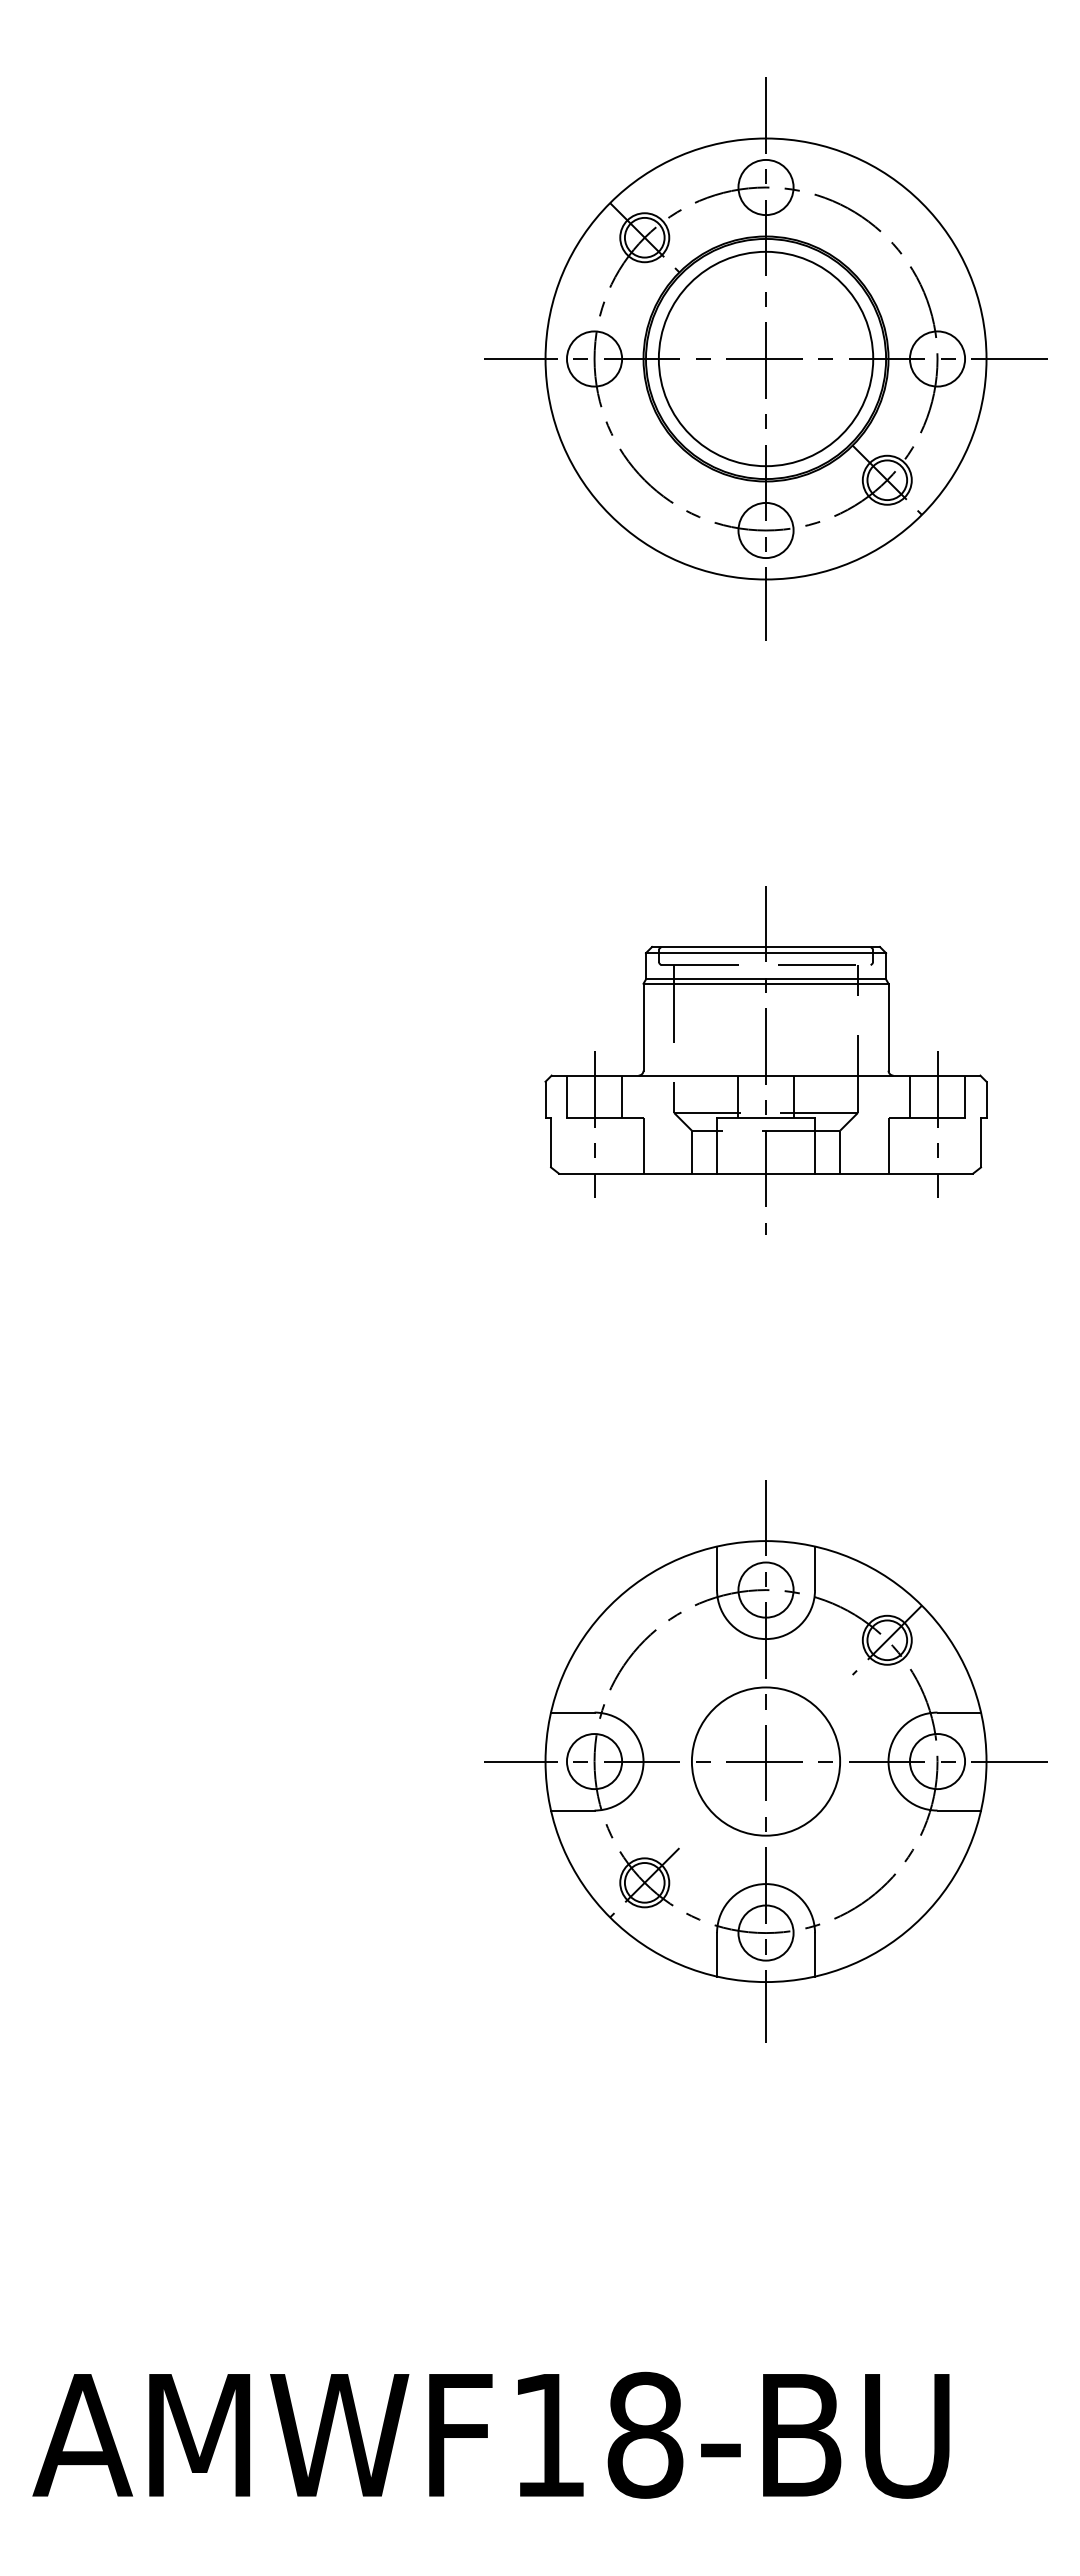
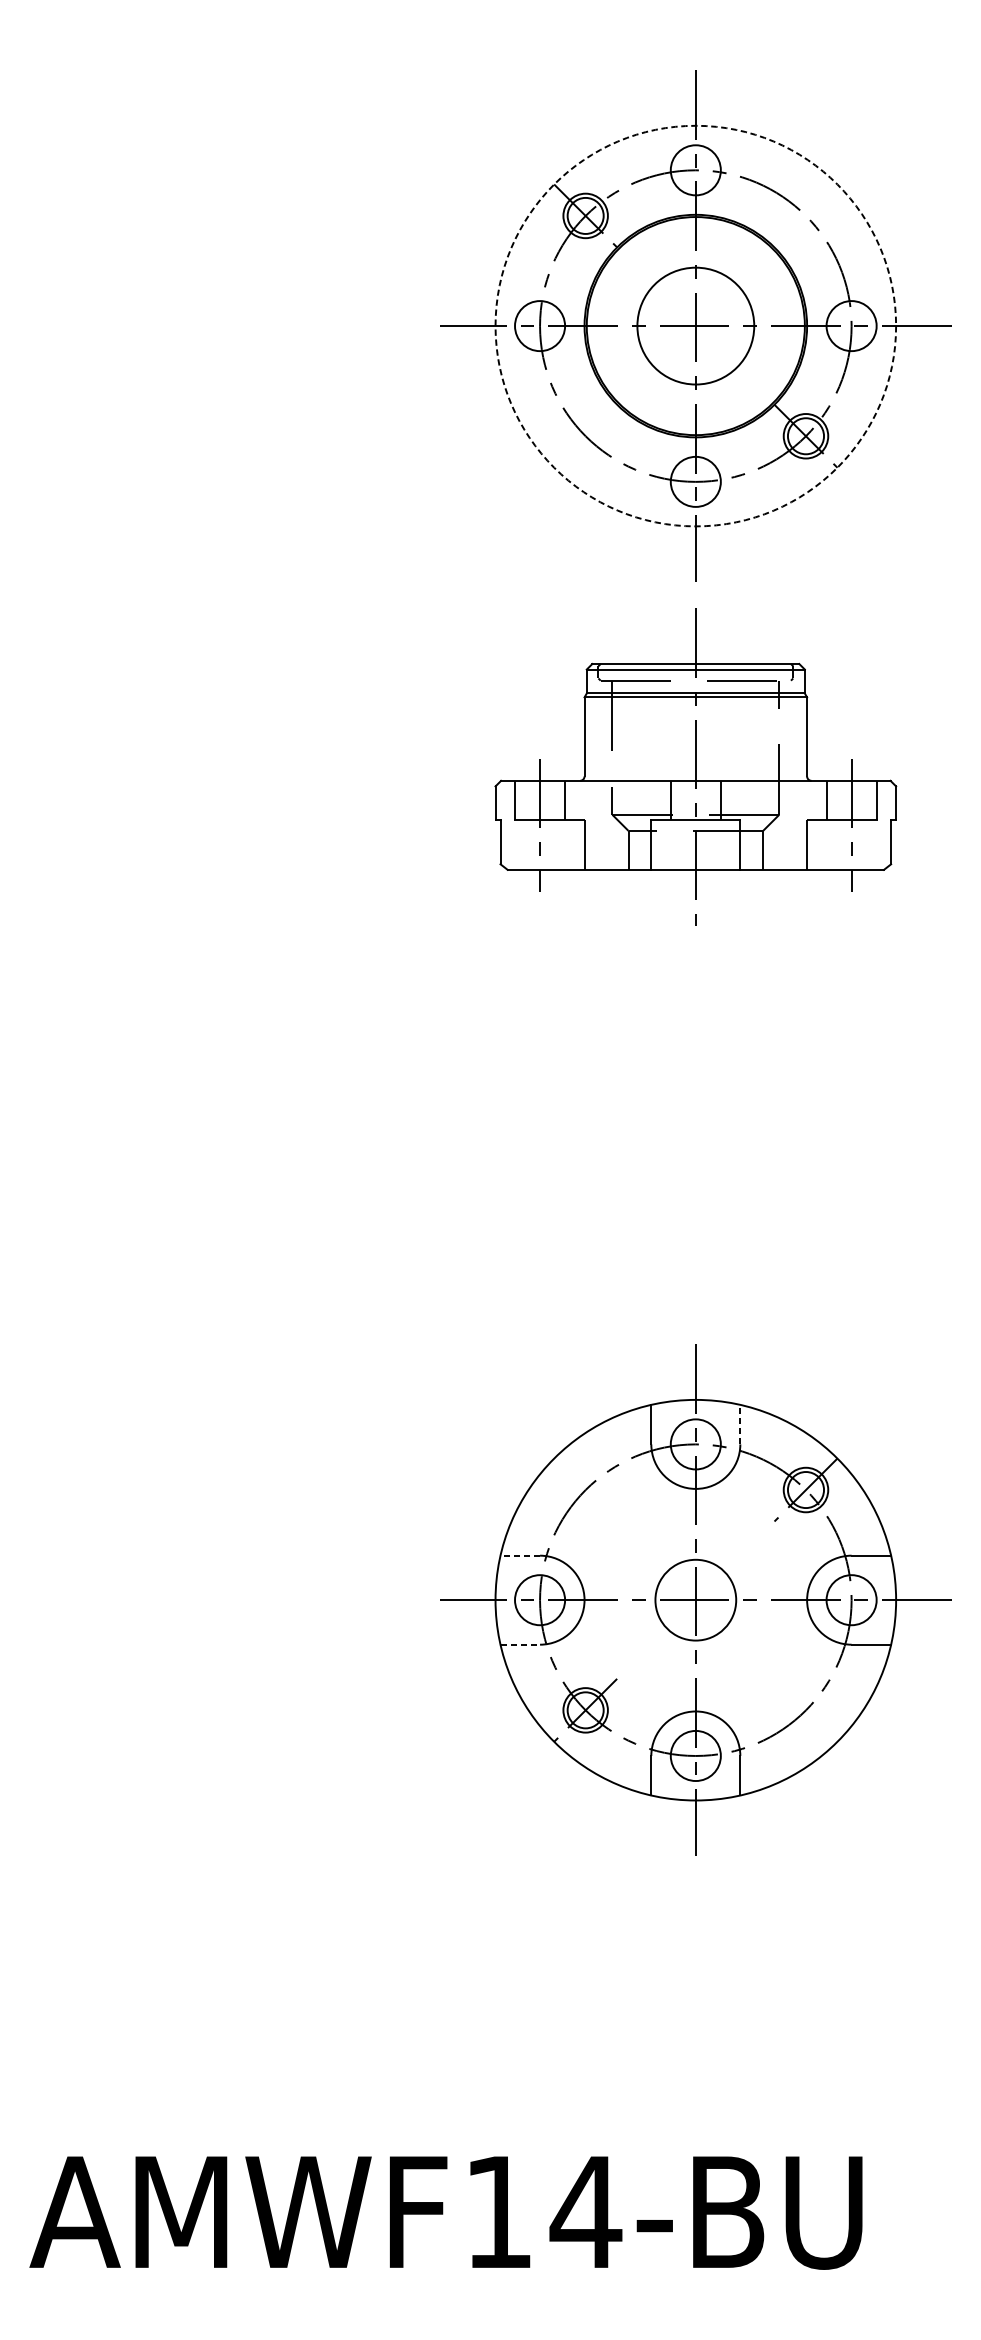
circle: (765, 358) -> (695, 325), size x0.6
circle: (765, 358) -> (695, 325), solid -> dashed
part: (765, 1060) -> (695, 767), moved
line: (815, 1568) -> (740, 1424), solid -> dashed
line: (572, 1712) -> (520, 1555), solid -> dashed
circle: (765, 1761) -> (695, 1600), size x0.6
line: (572, 1810) -> (520, 1644), solid -> dashed
text: (645, 2434) -> (586, 2211), AMWF18-BU -> AMWF14-BU

